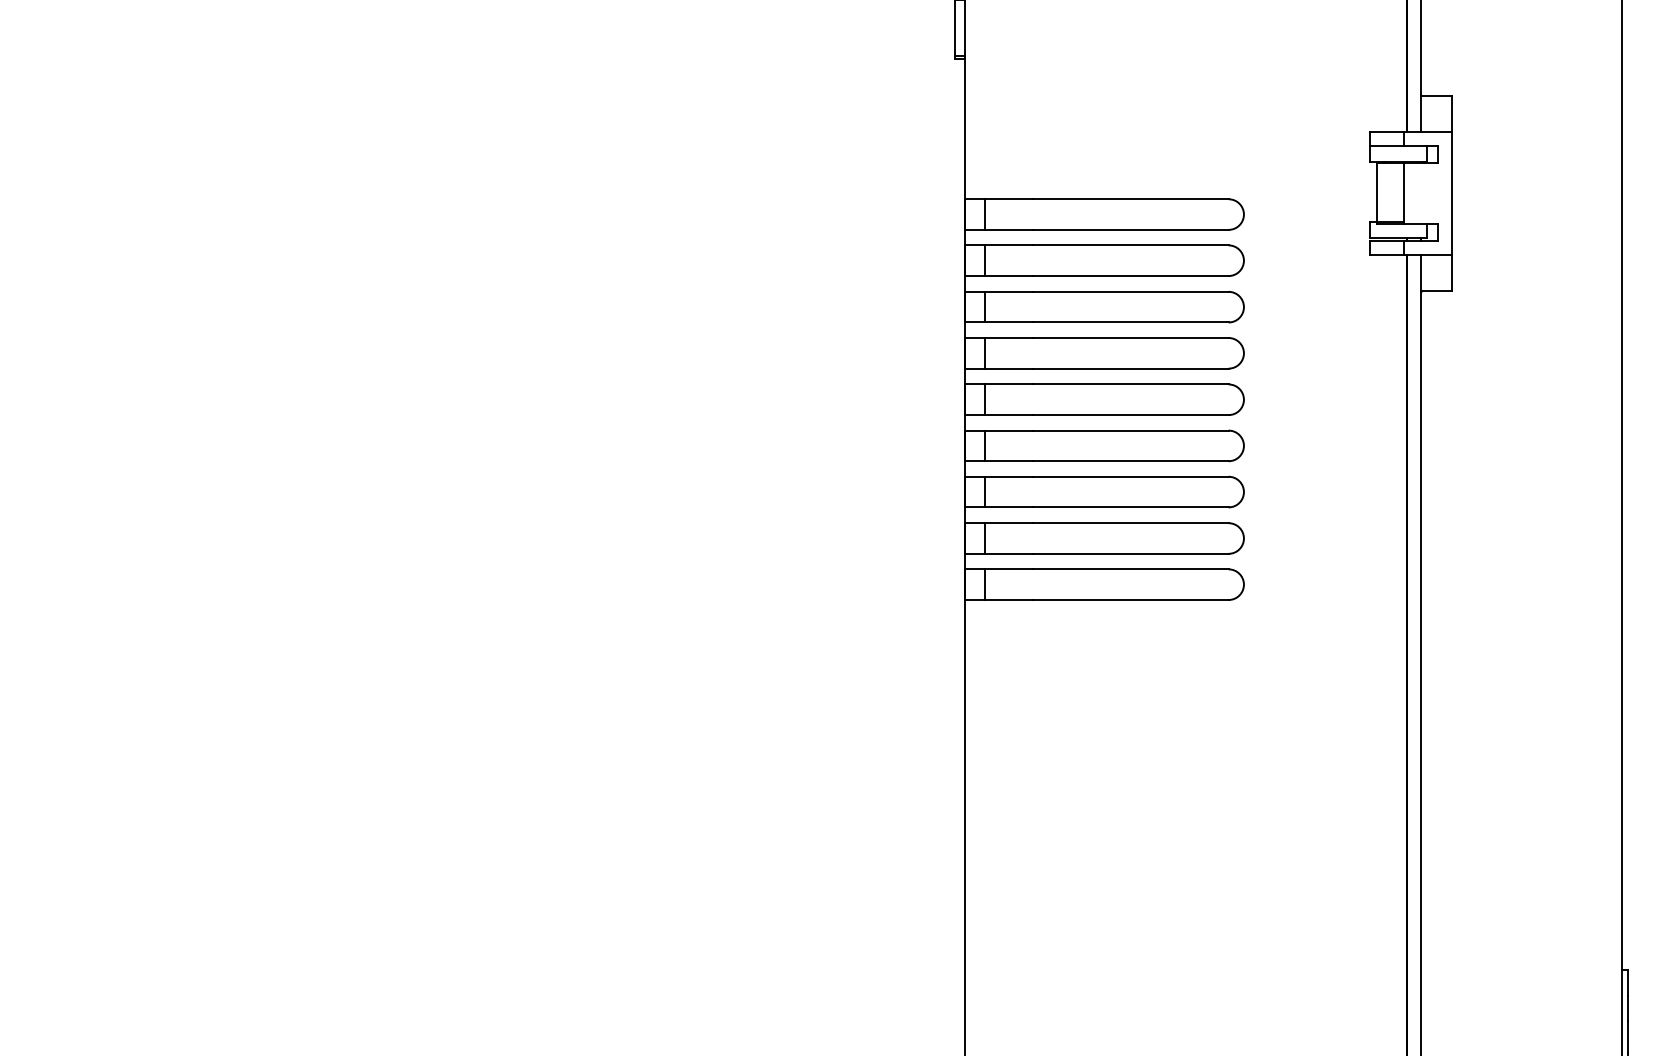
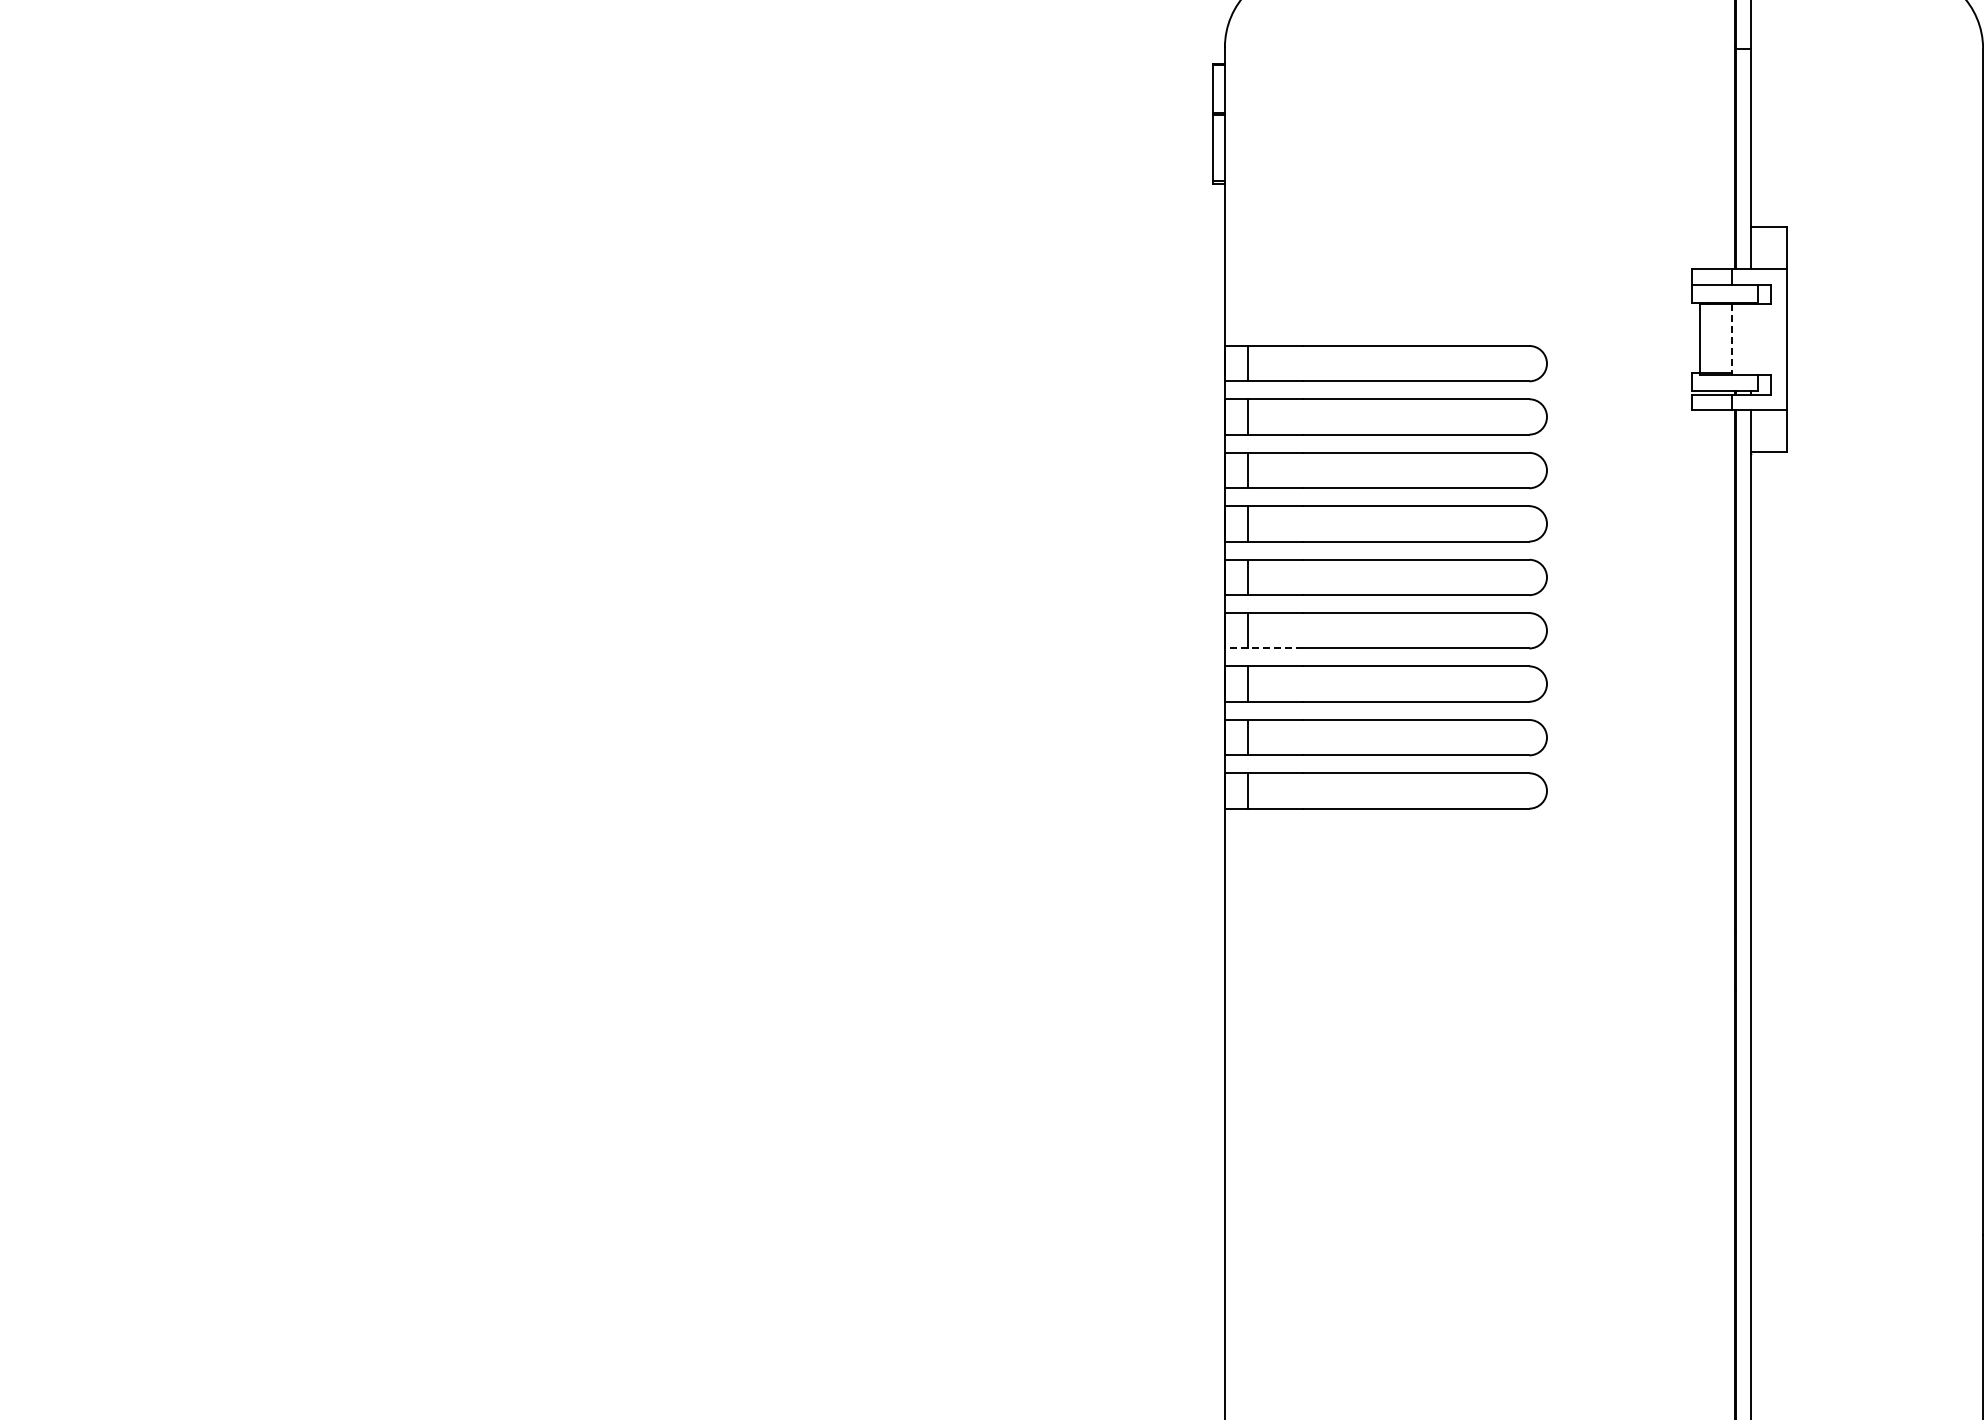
line: (1403, 194) -> (1731, 340), solid -> dashed
line: (998, 461) -> (1263, 648), solid -> dashed

